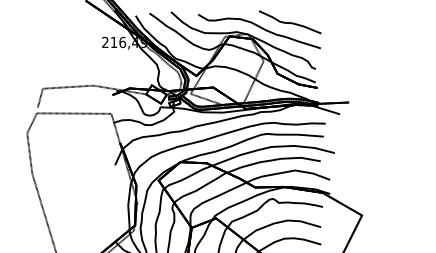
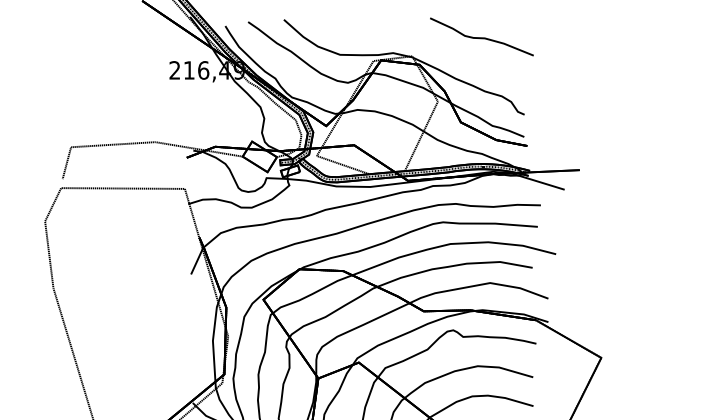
curve: (260, 28) -> (432, 47), removed

